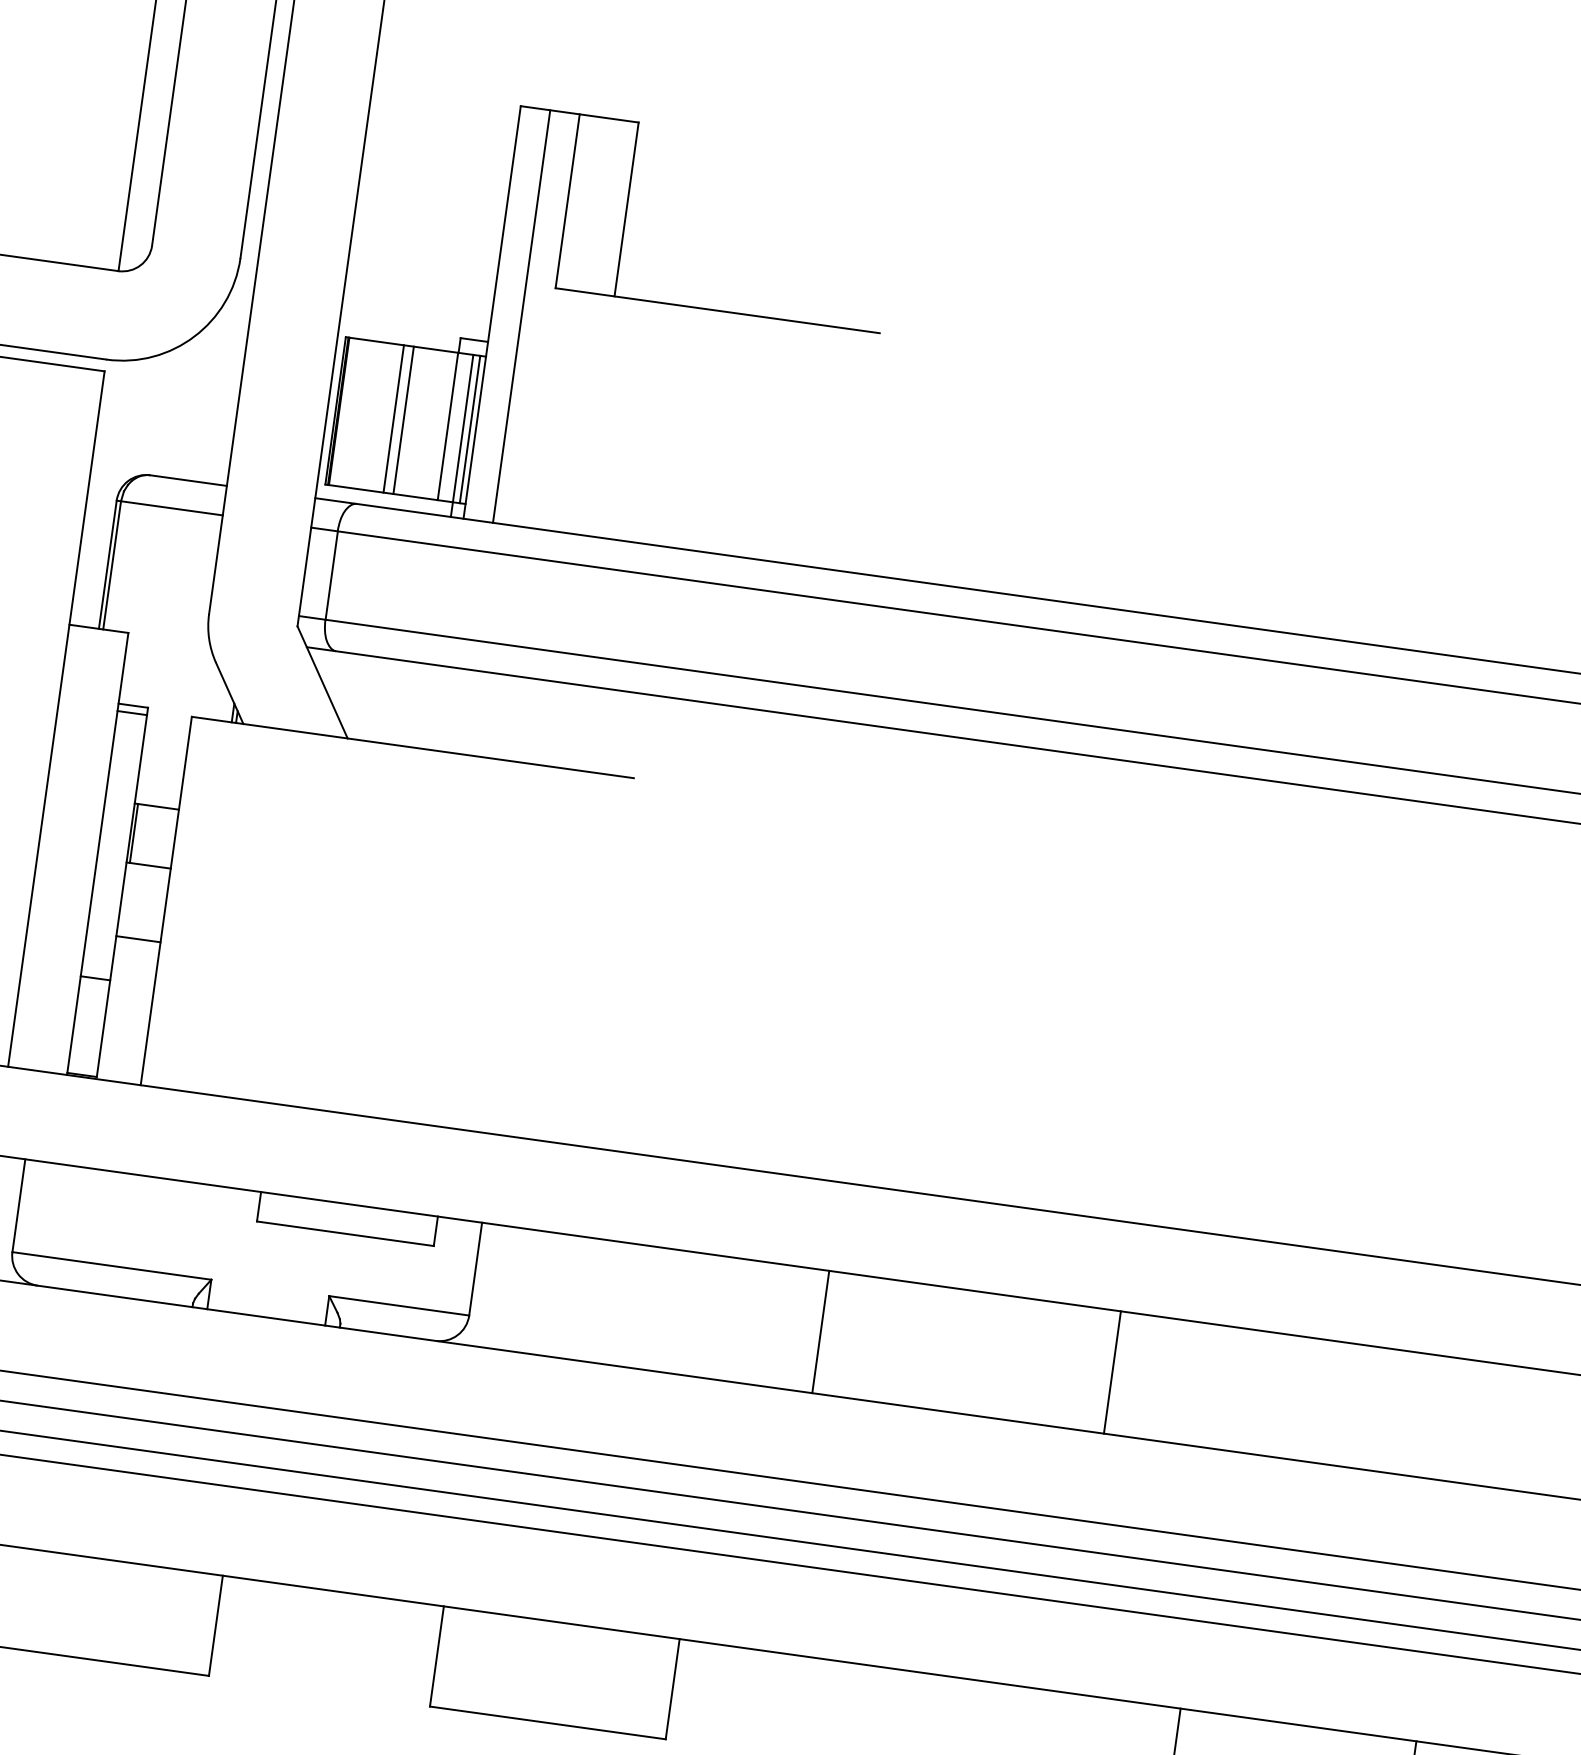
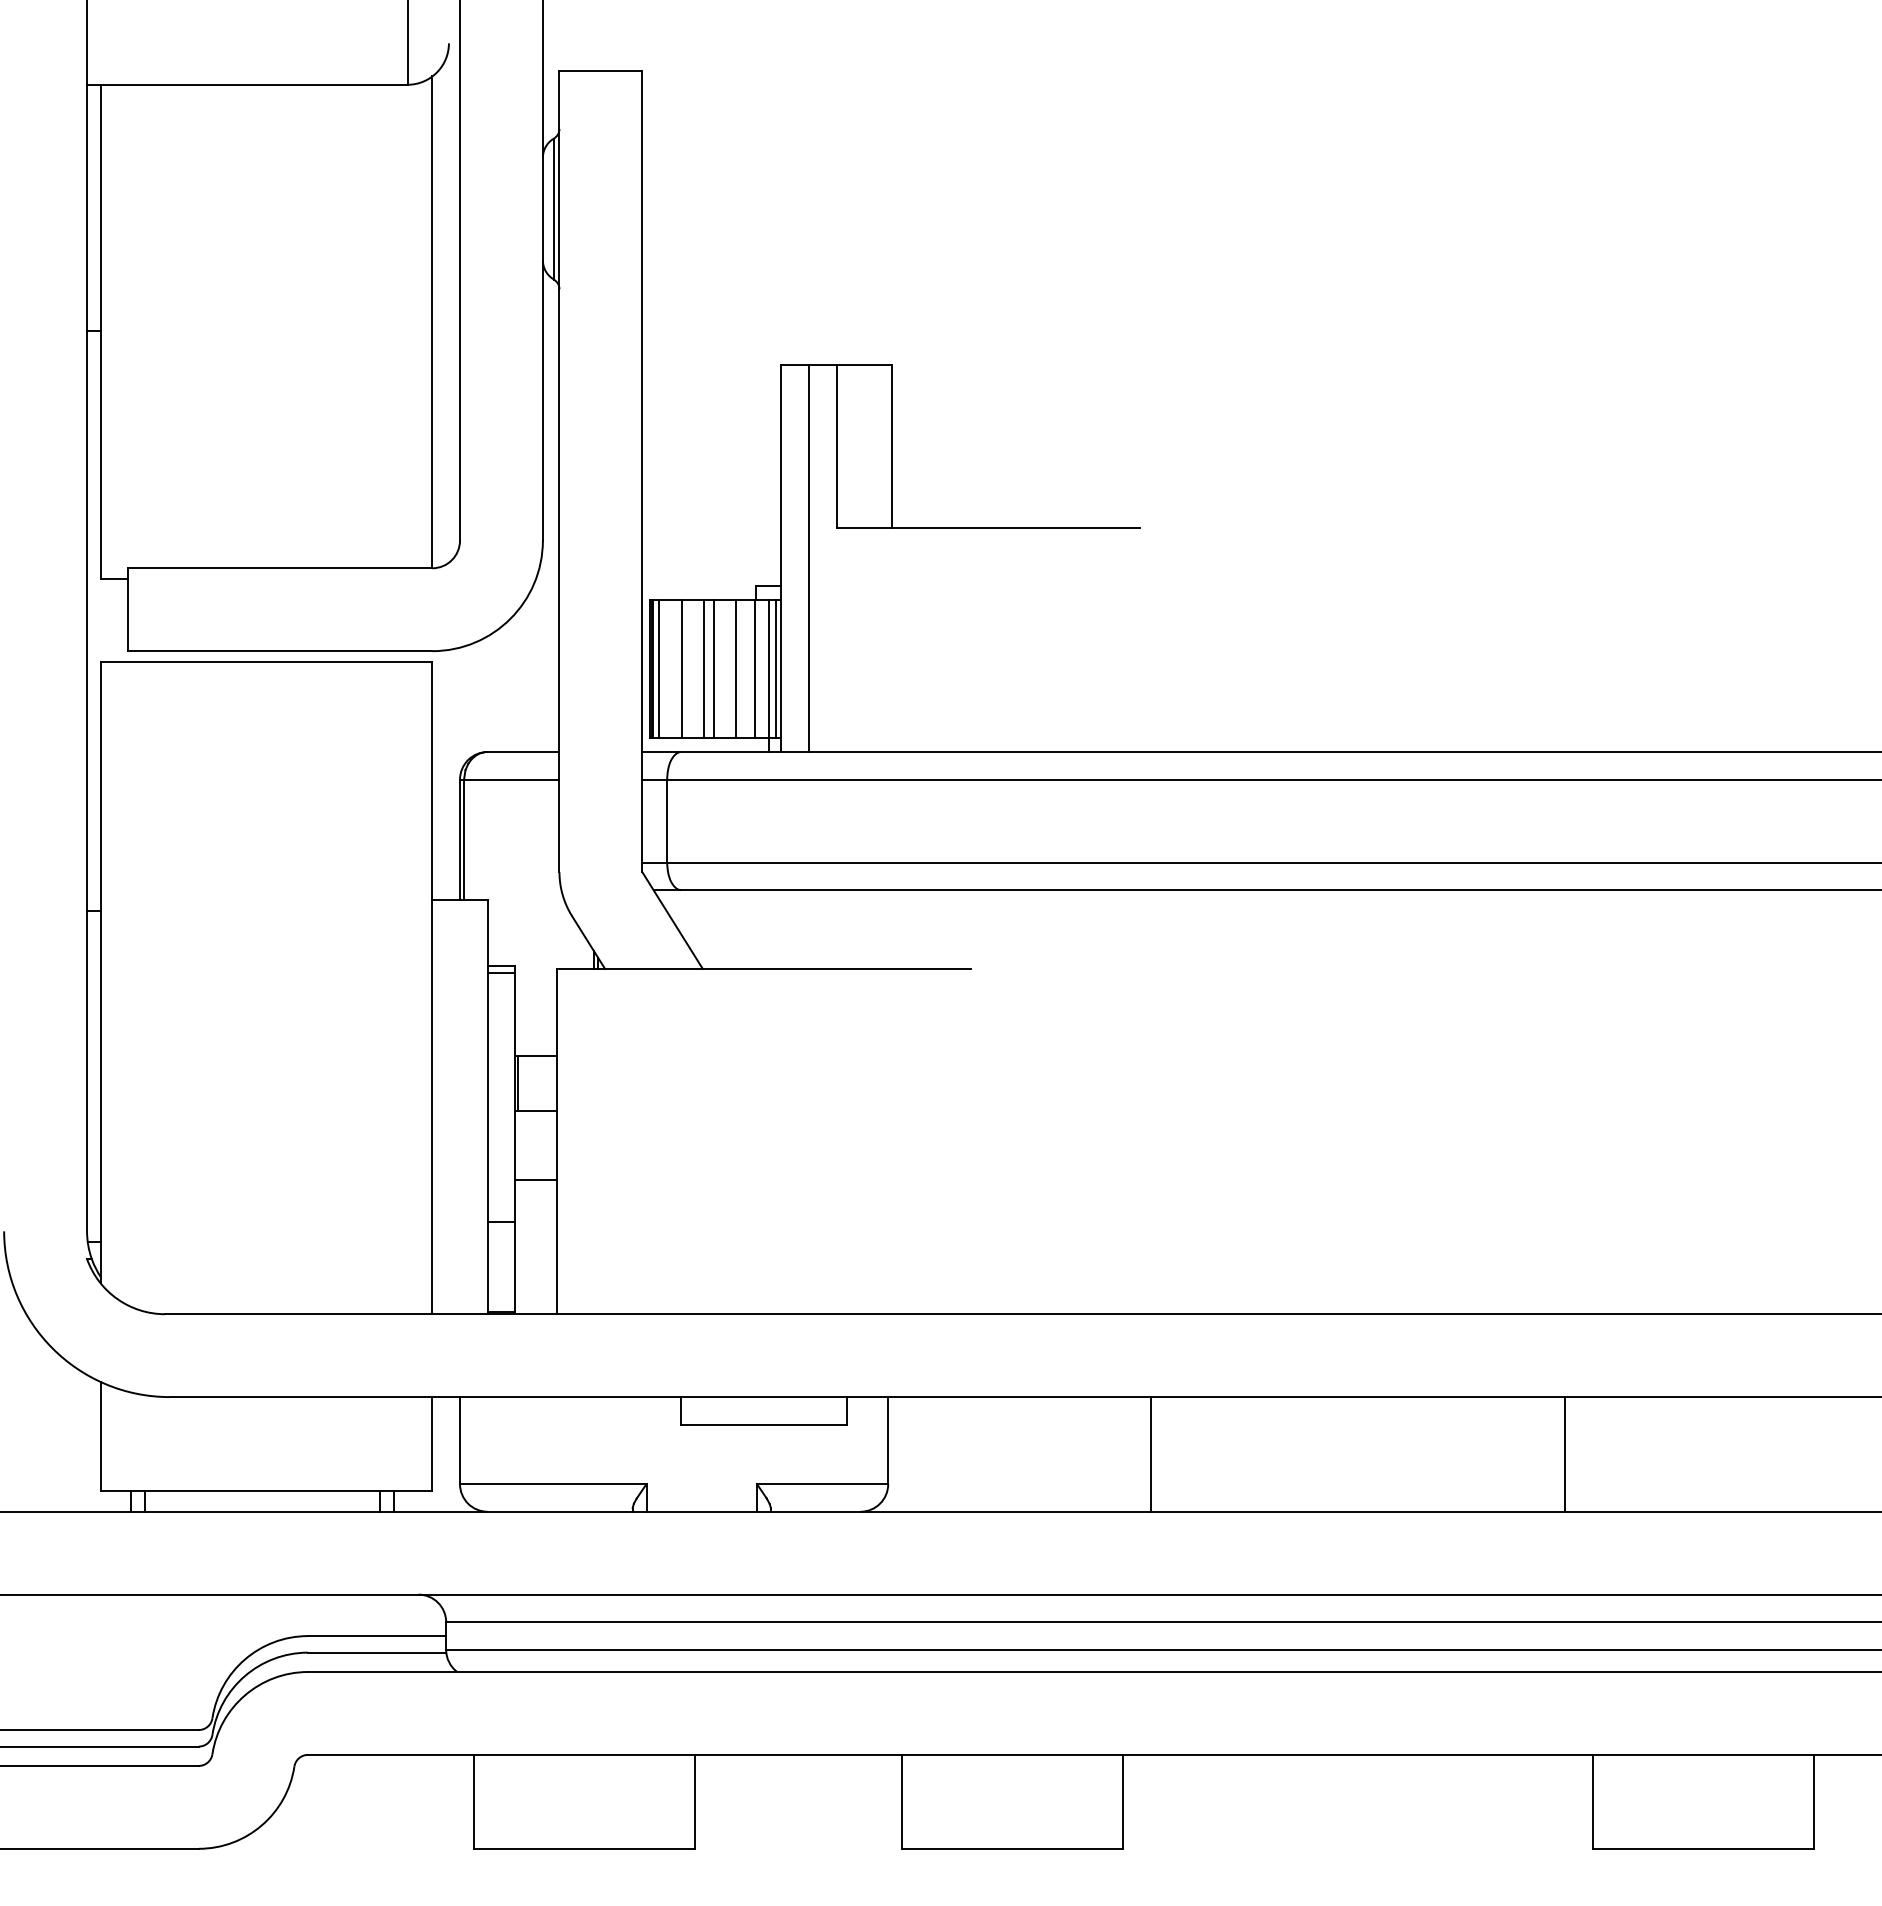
line: (344, 412) -> (658, 669), added
line: (369, 415) -> (681, 669), added
line: (426, 423) -> (735, 669), added
line: (820, 1332) -> (1150, 1454), moved
line: (1112, 1372) -> (1565, 1454), moved

